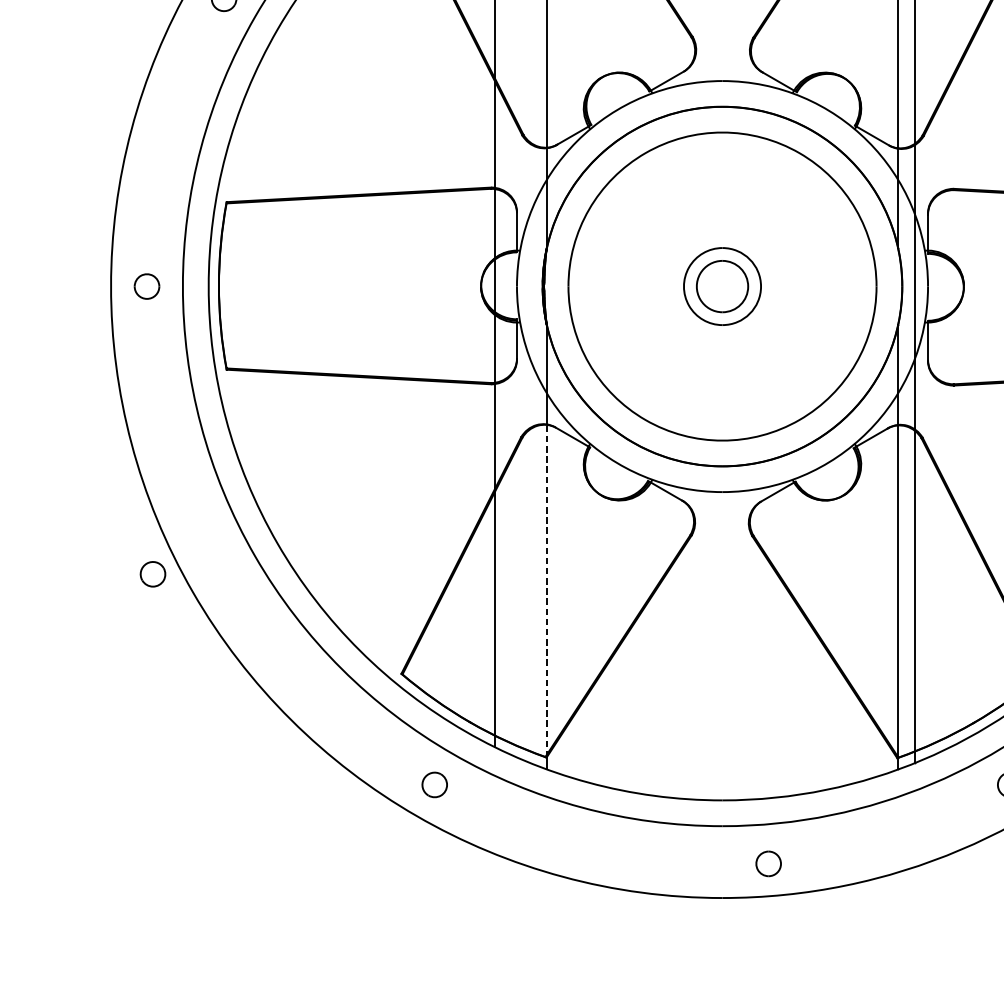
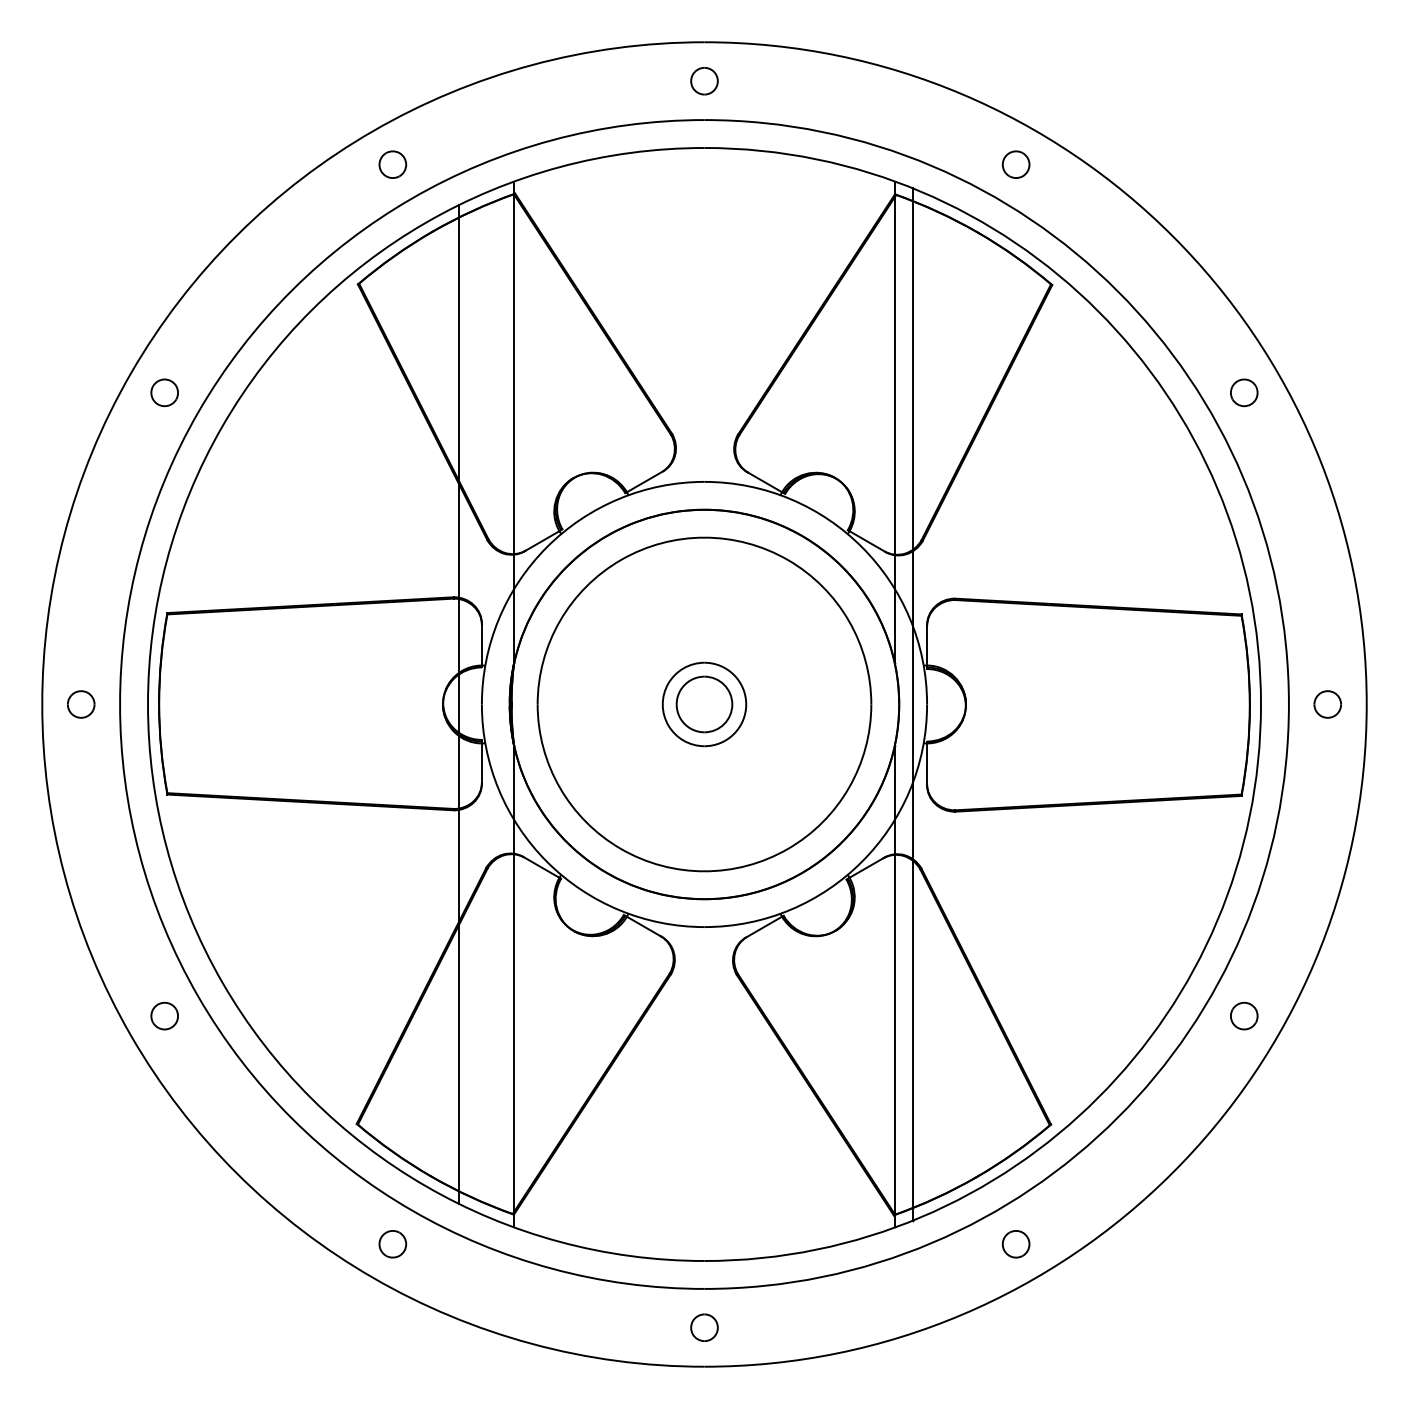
part: (152, 573) -> (164, 1015), moved
line: (547, 590) -> (514, 1033), dashed -> solid
part: (768, 863) -> (704, 1327), moved

